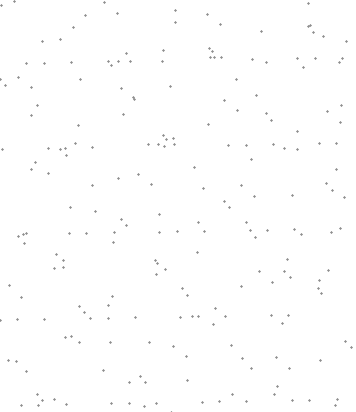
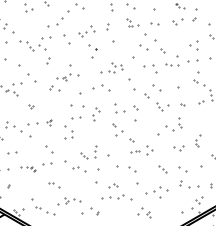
part: (214, 52) -> (132, 22), size x1.67
part: (118, 60) -> (86, 31), size x1.43
part: (161, 139) -> (111, 67), size x1.67
part: (58, 261) -> (68, 132), size x1.67
part: (159, 266) -> (117, 129), size x1.67
part: (324, 281) -> (198, 140), moved
part: (72, 339) -> (79, 169), size x1.67
part: (241, 358) -> (162, 169), size x0.62

